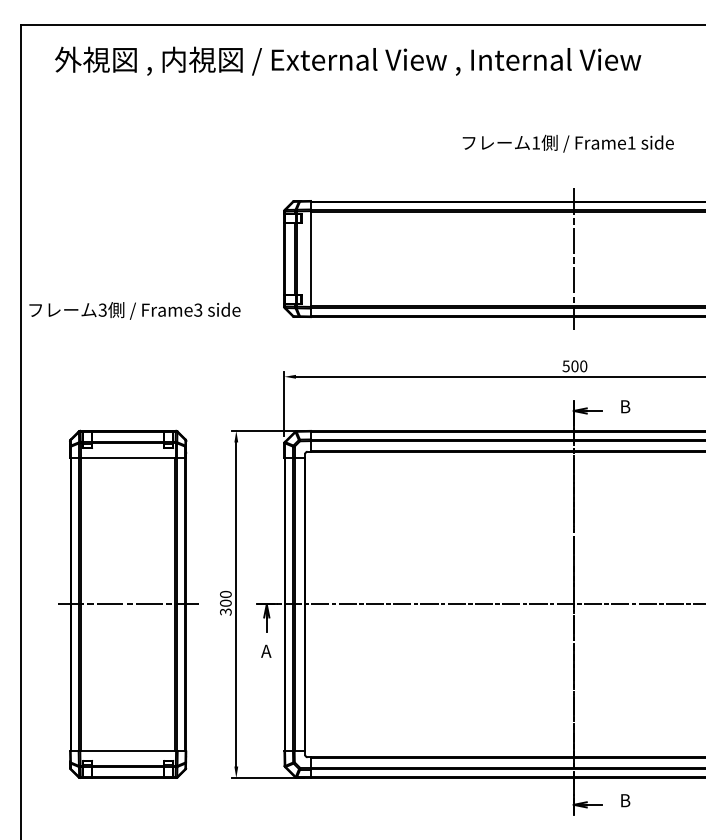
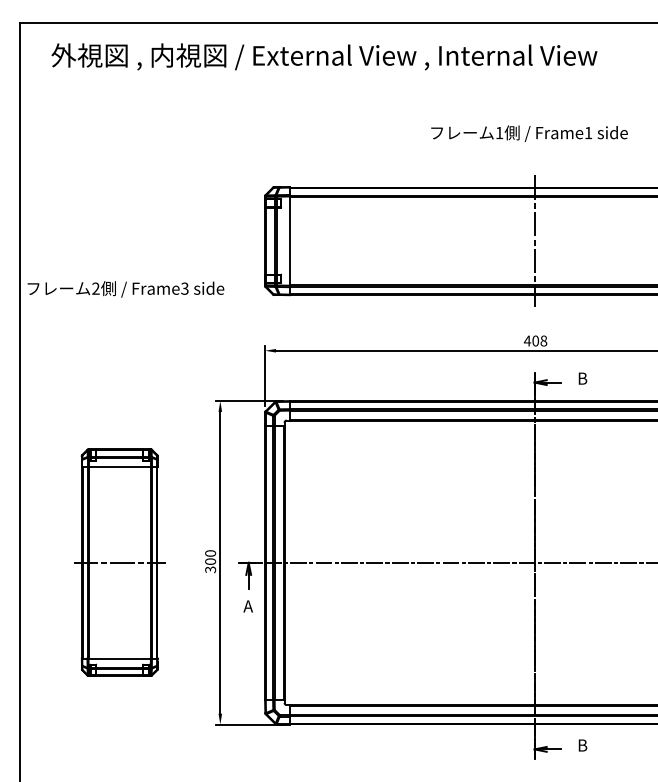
text: (102, 310) -> (95, 289), 3 -> 2
text: (574, 366) -> (535, 341), 500 -> 408
part: (128, 603) -> (119, 561), size x0.7

